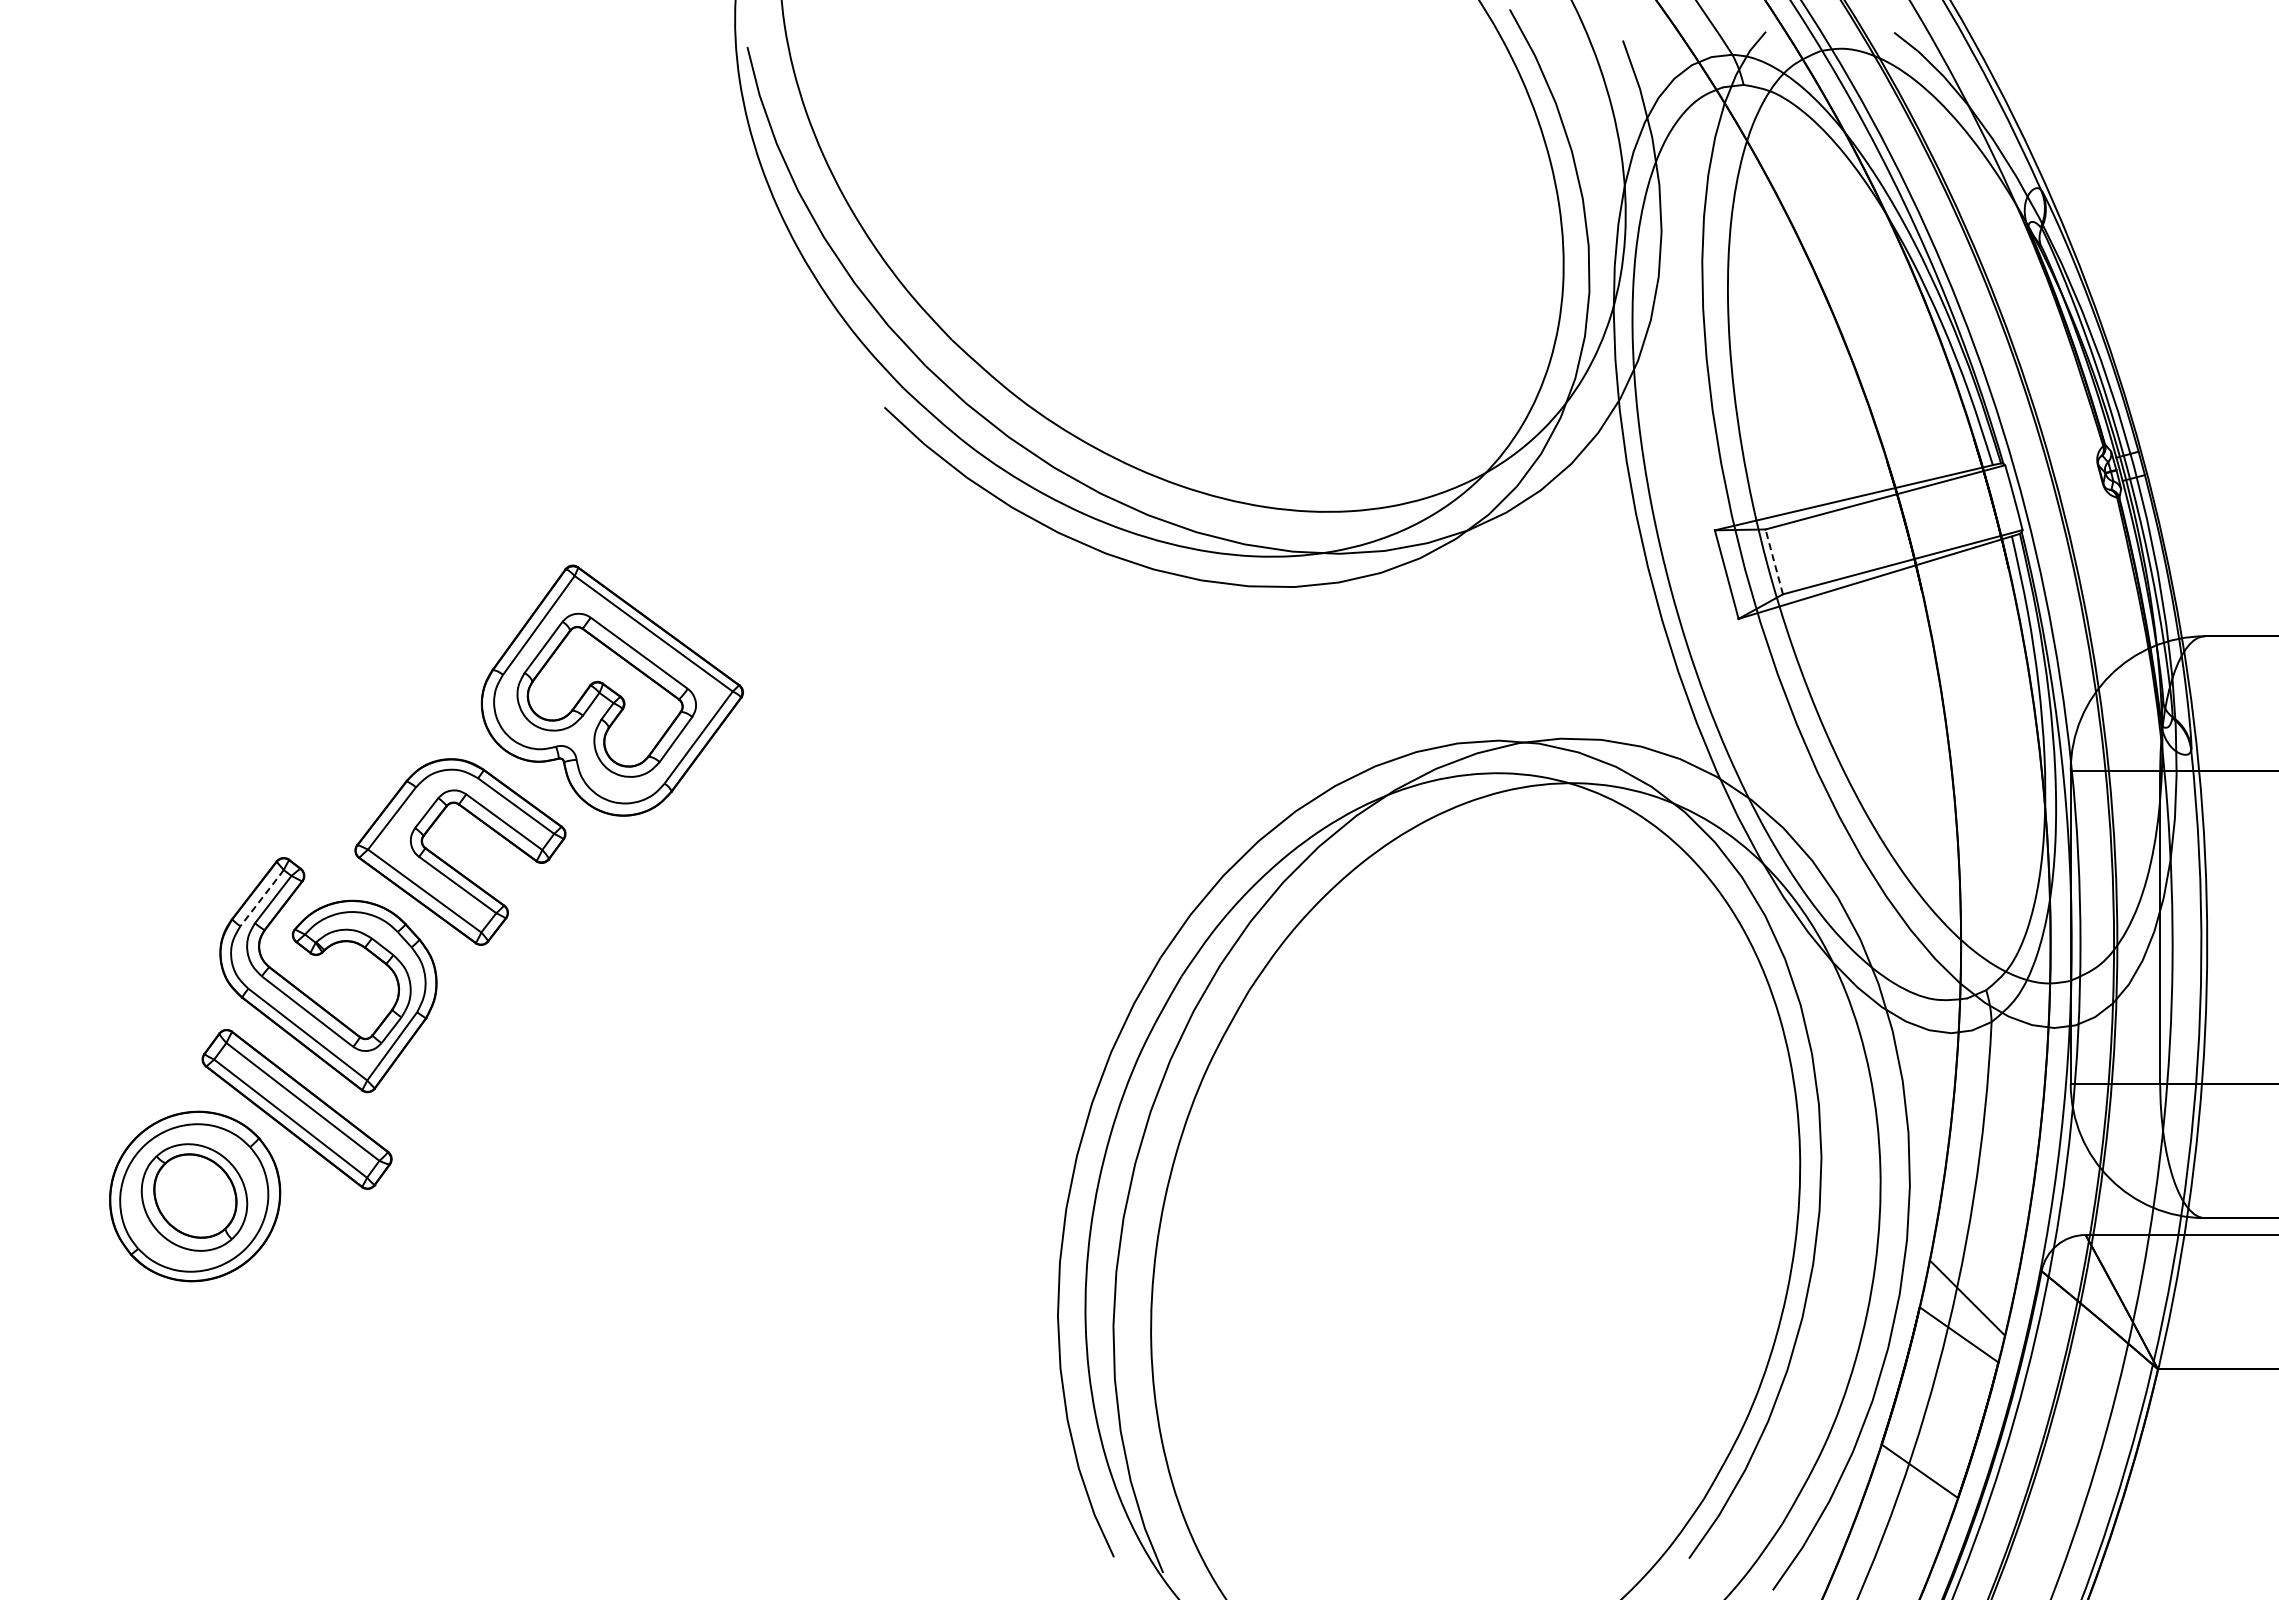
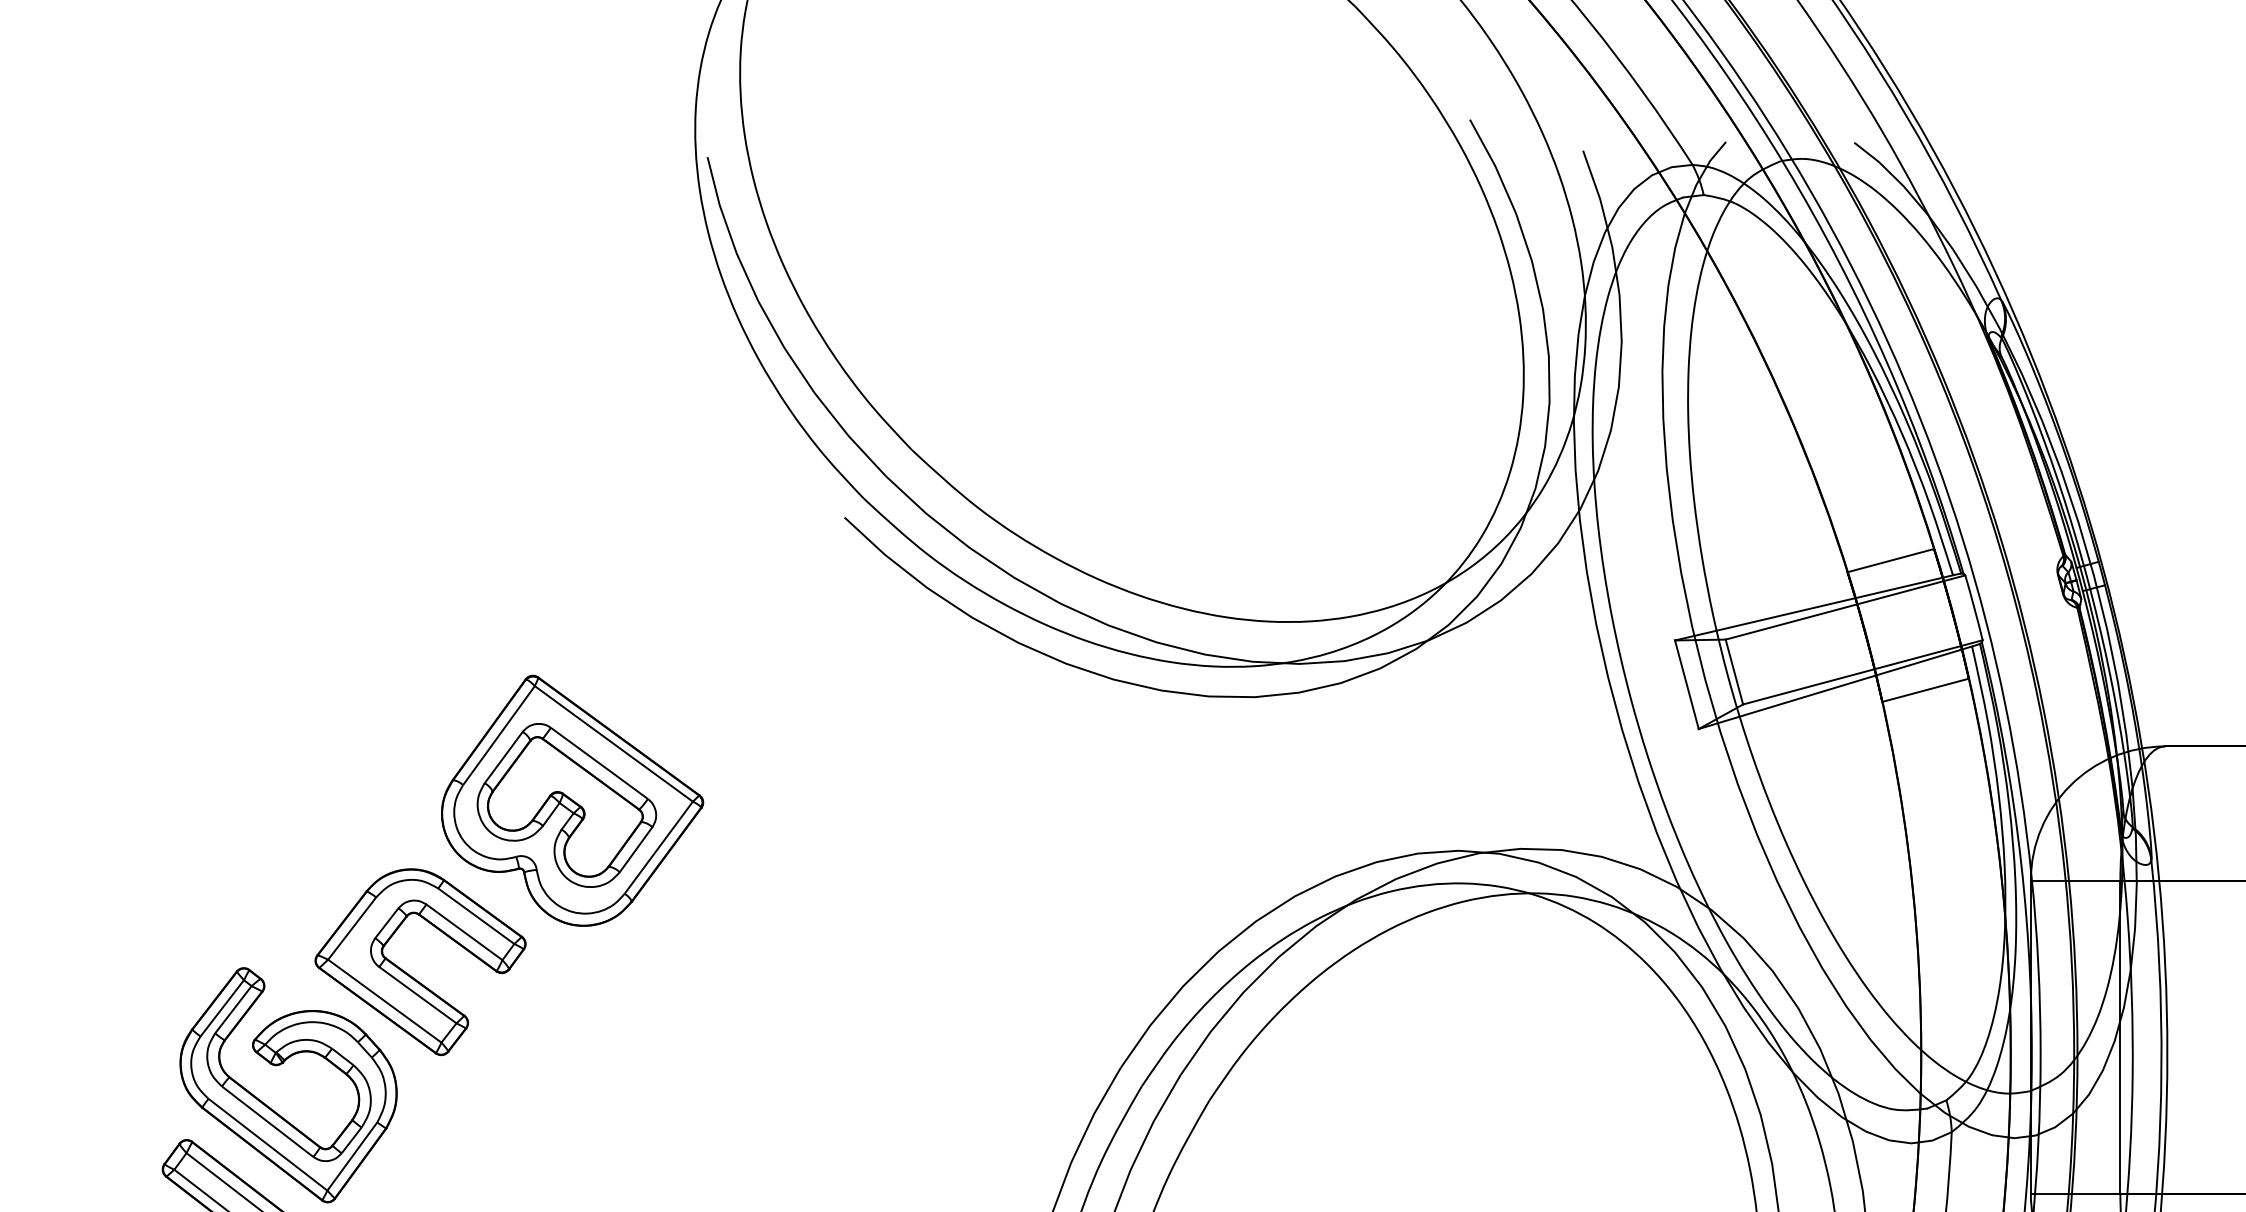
line: (1930, 450) -> (1890, 560), added
line: (1774, 561) -> (1734, 671), dashed -> solid
line: (1965, 579) -> (1925, 689), added
line: (262, 898) -> (222, 1008), dashed -> solid

